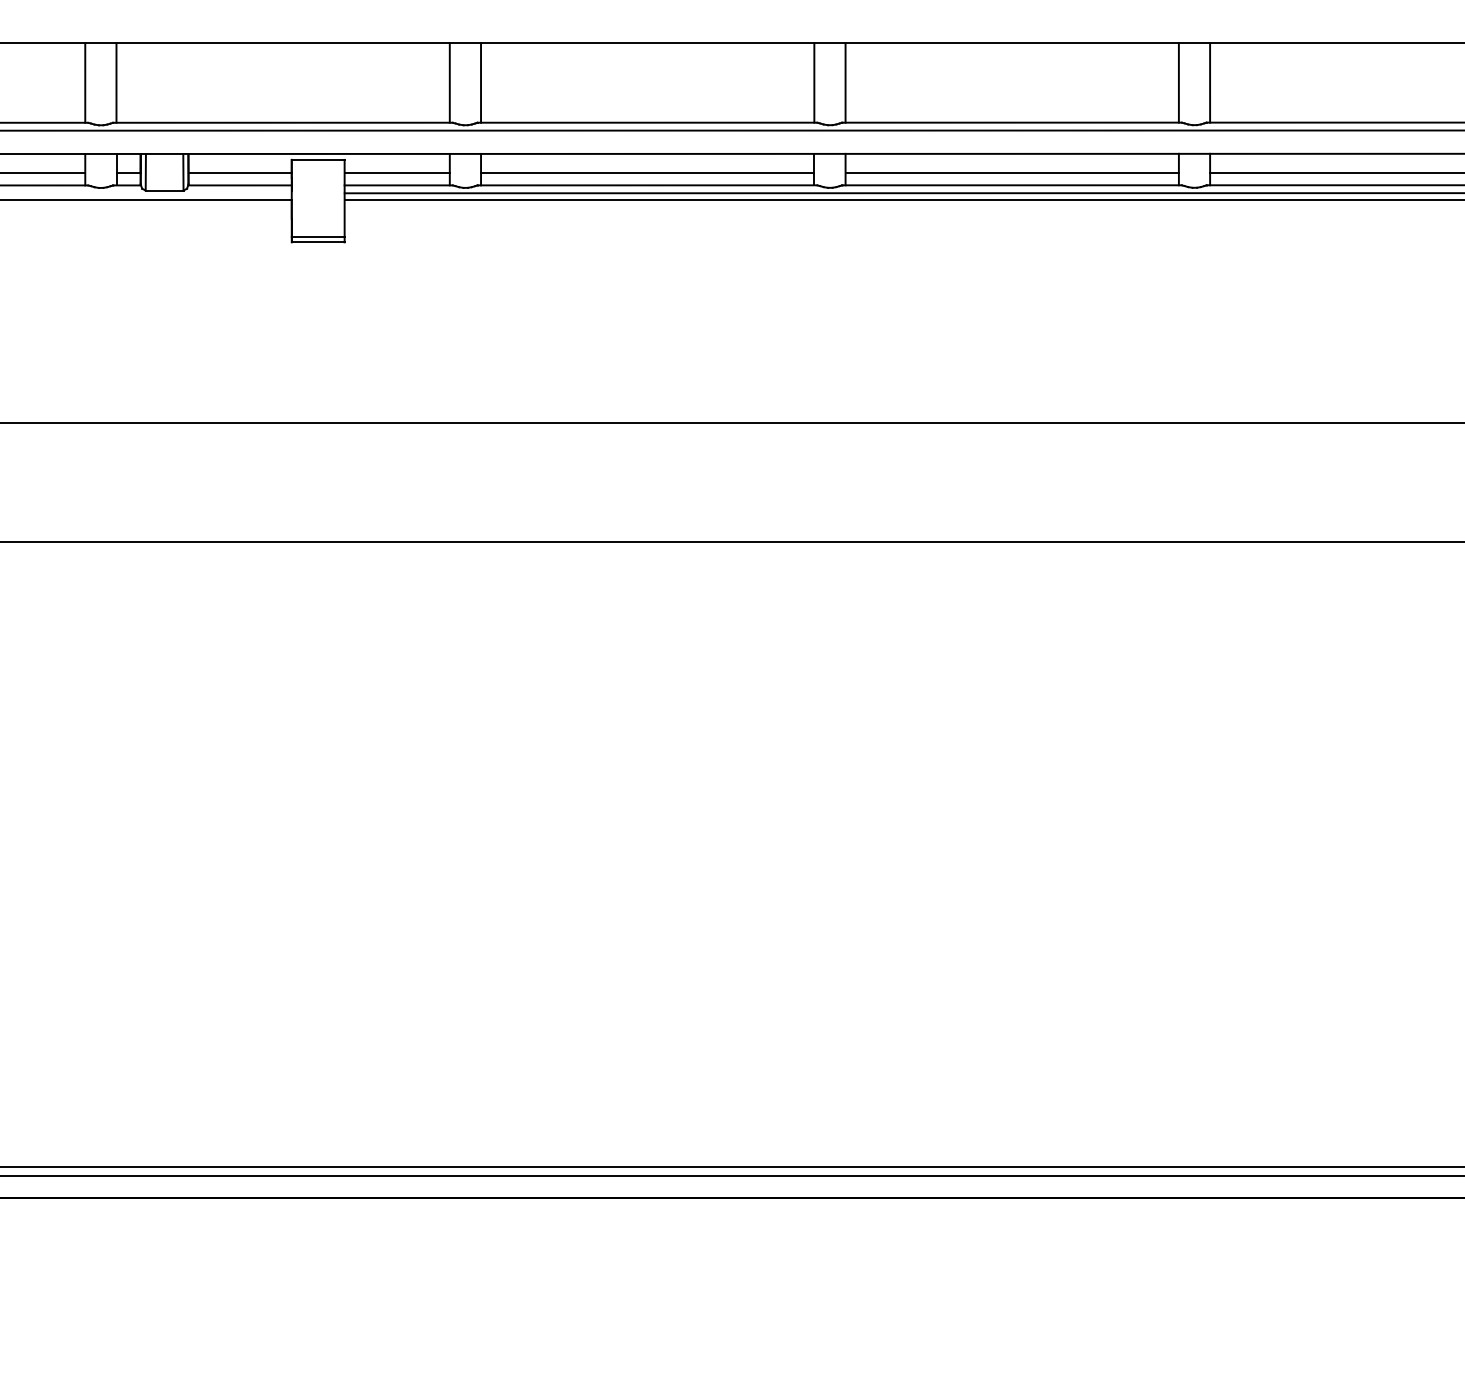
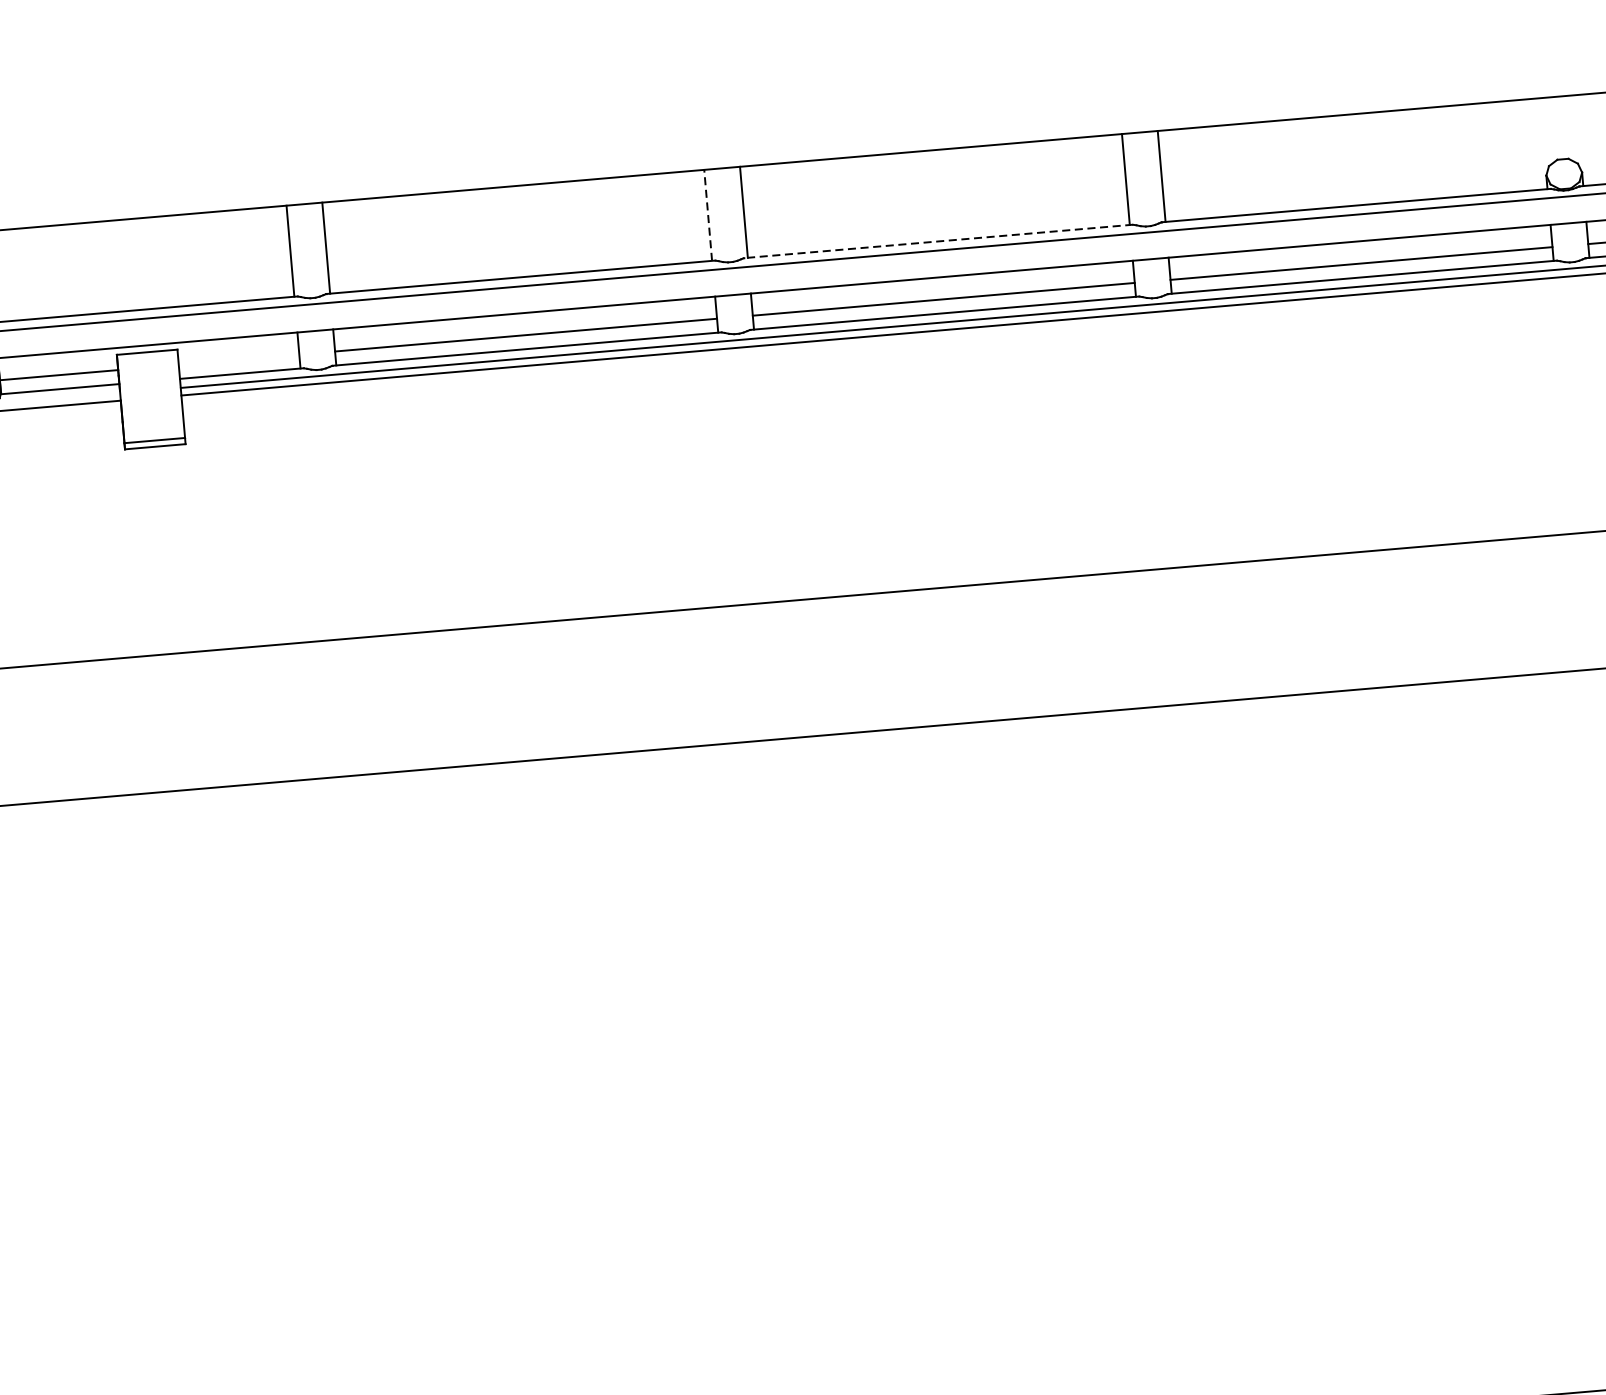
line: (814, 82) -> (708, 214), solid -> dashed
line: (1012, 122) -> (939, 241), solid -> dashed
line: (396, 173) -> (238, 360), removed

